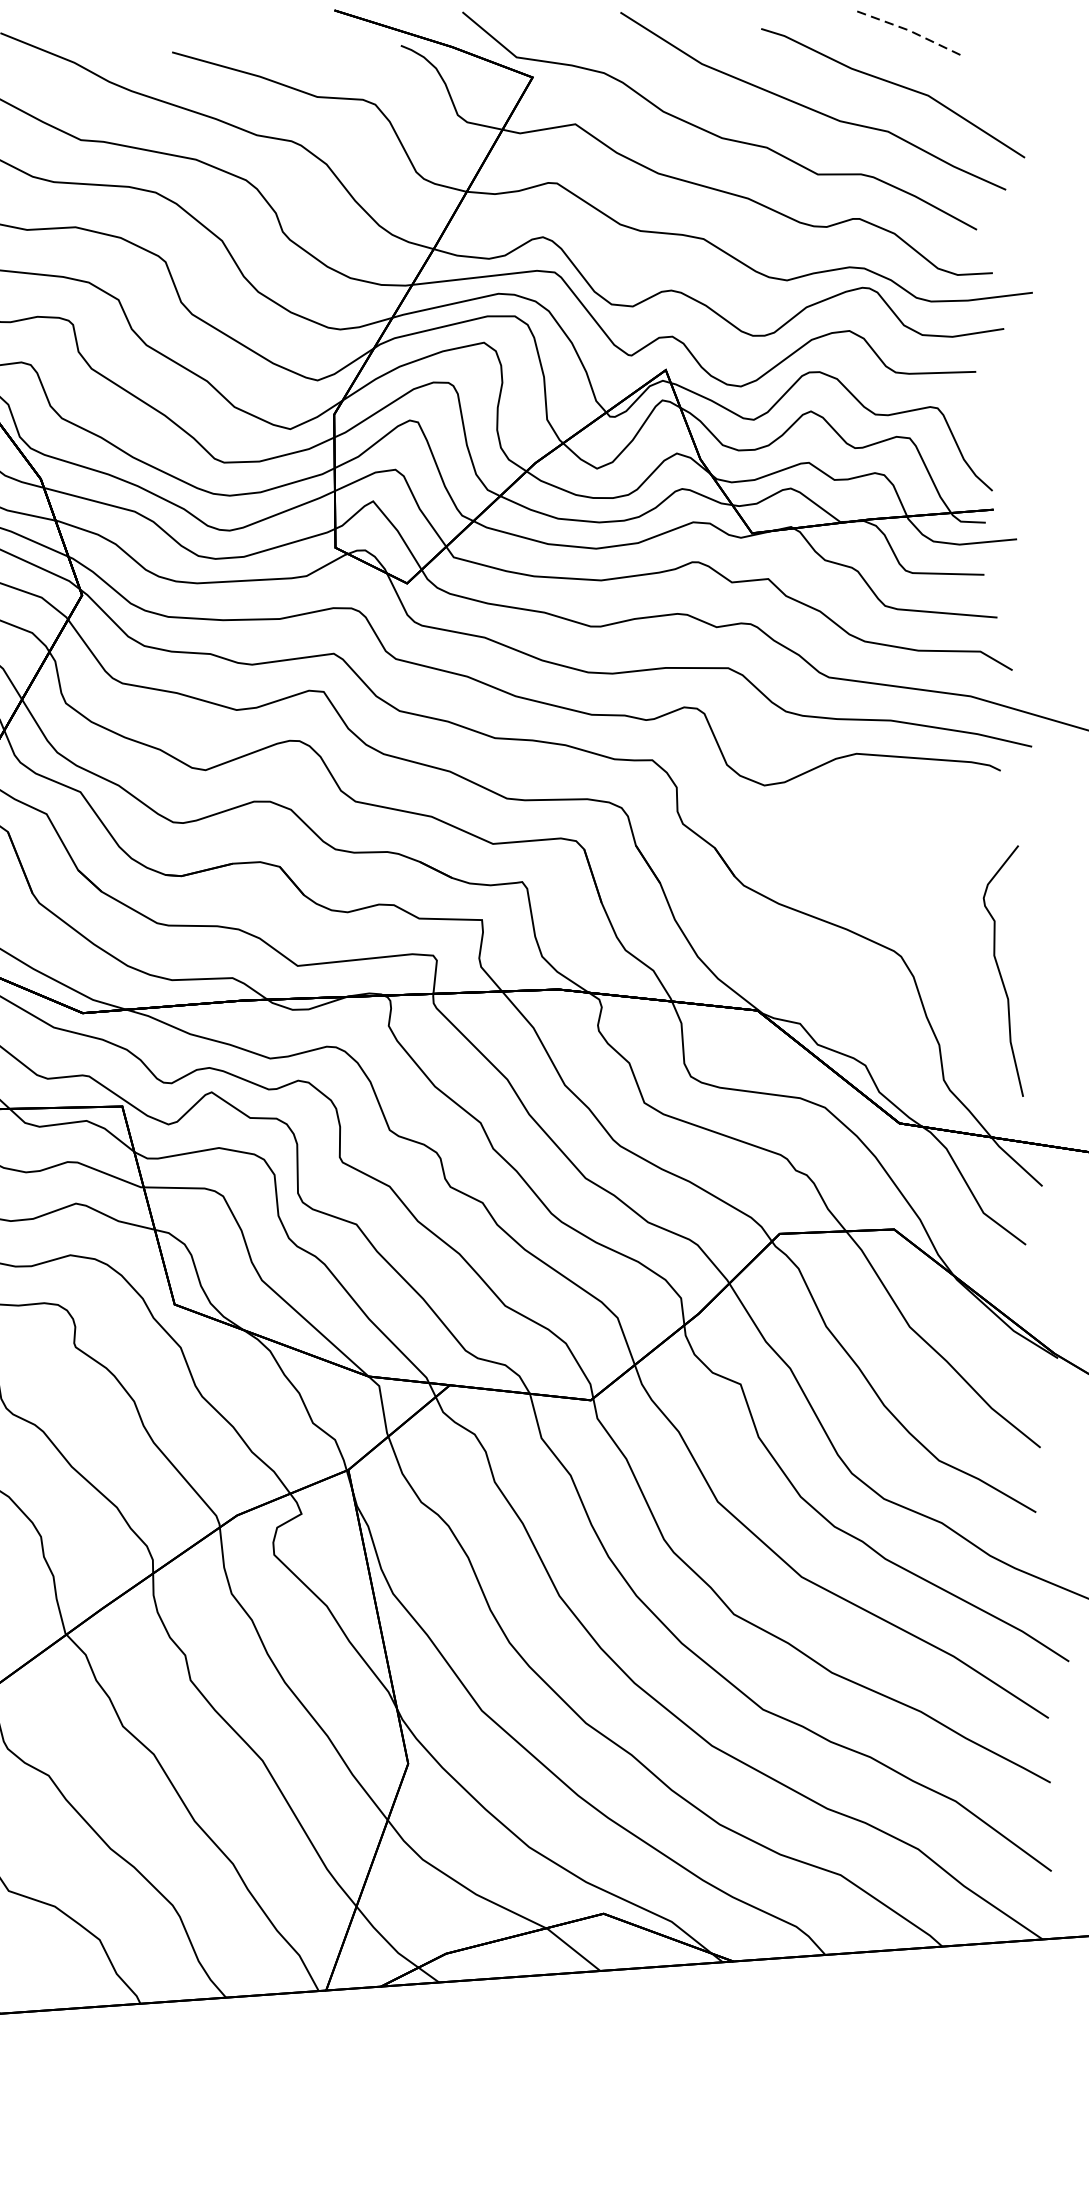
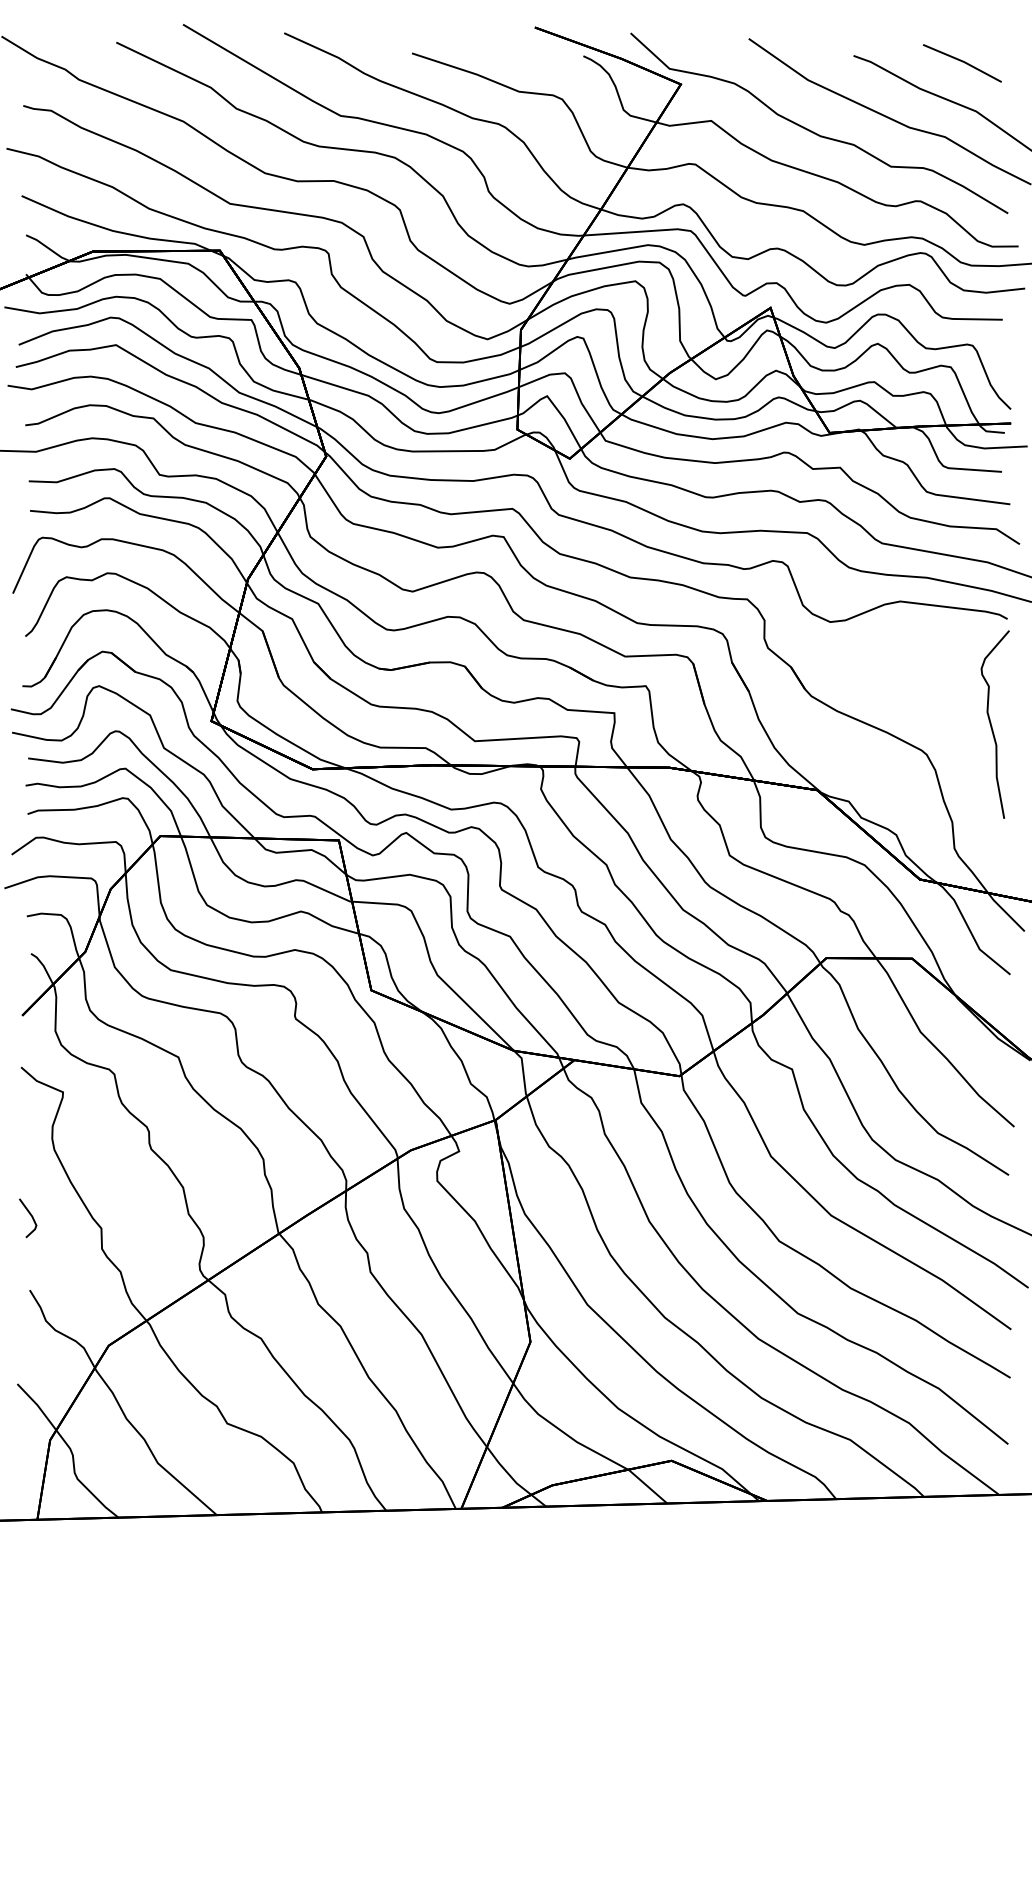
line: (908, 29) -> (963, 61), dashed -> solid
curve: (1001, 974) -> (992, 726), moved

